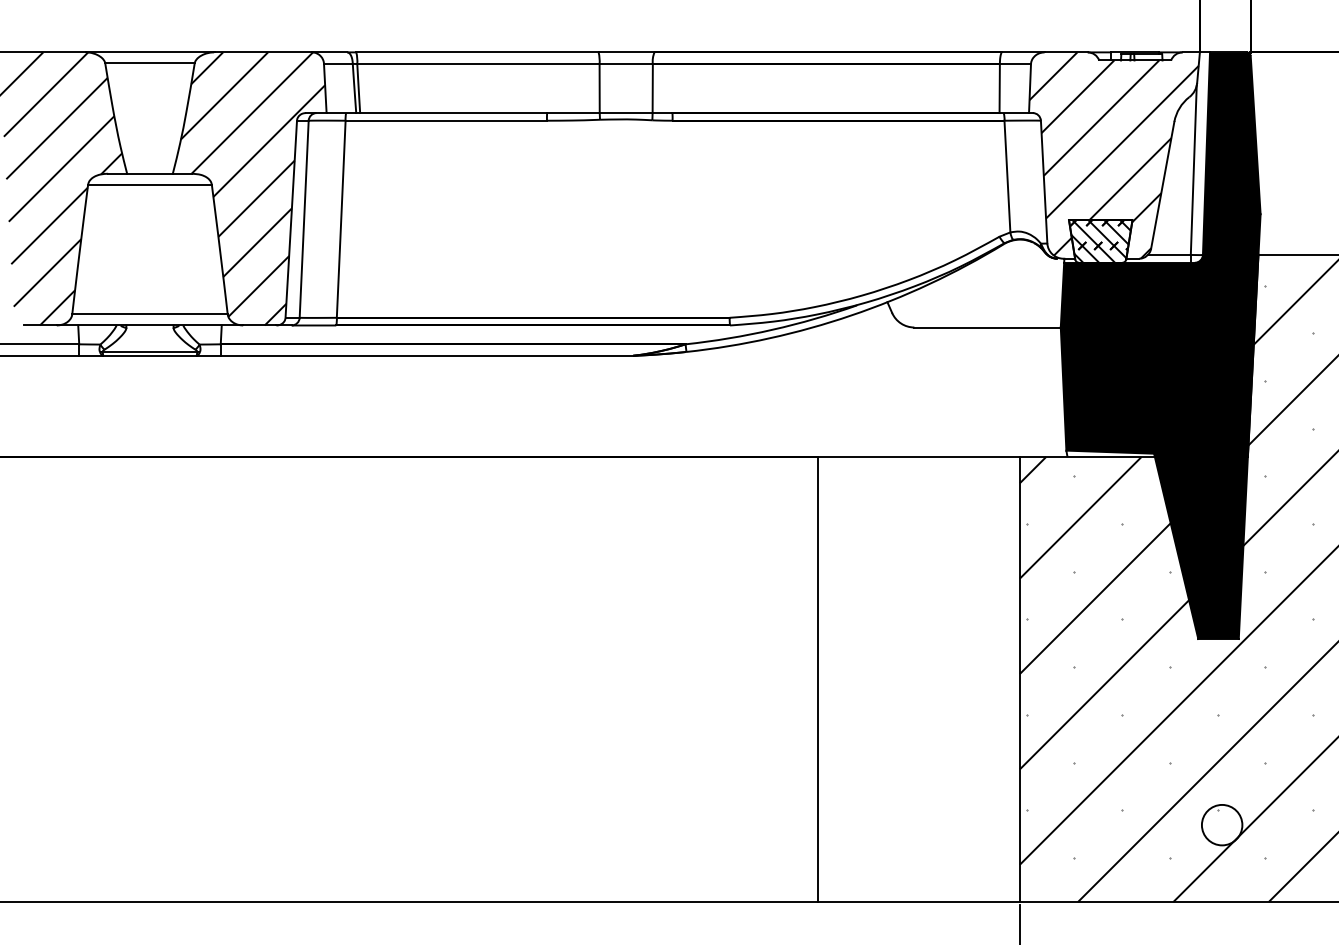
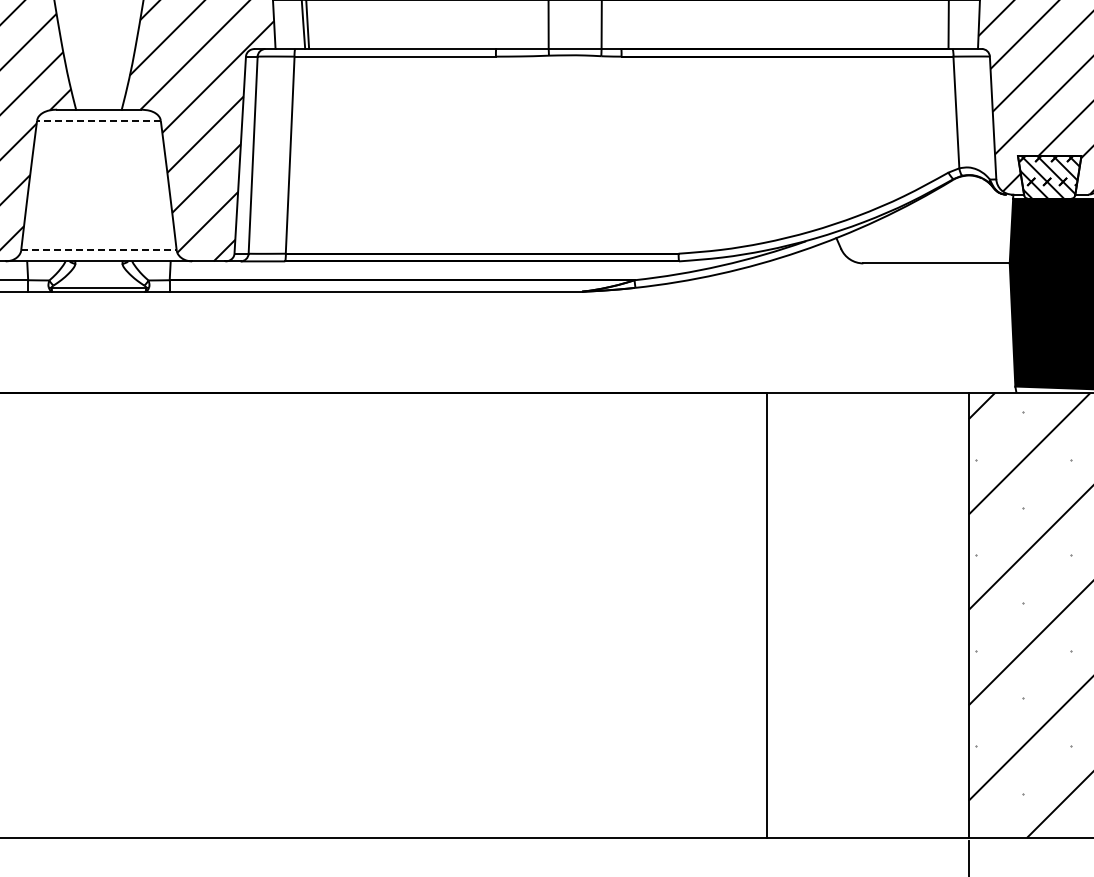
line: (149, 184) -> (98, 120), solid -> dashed
line: (150, 314) -> (99, 250), solid -> dashed

